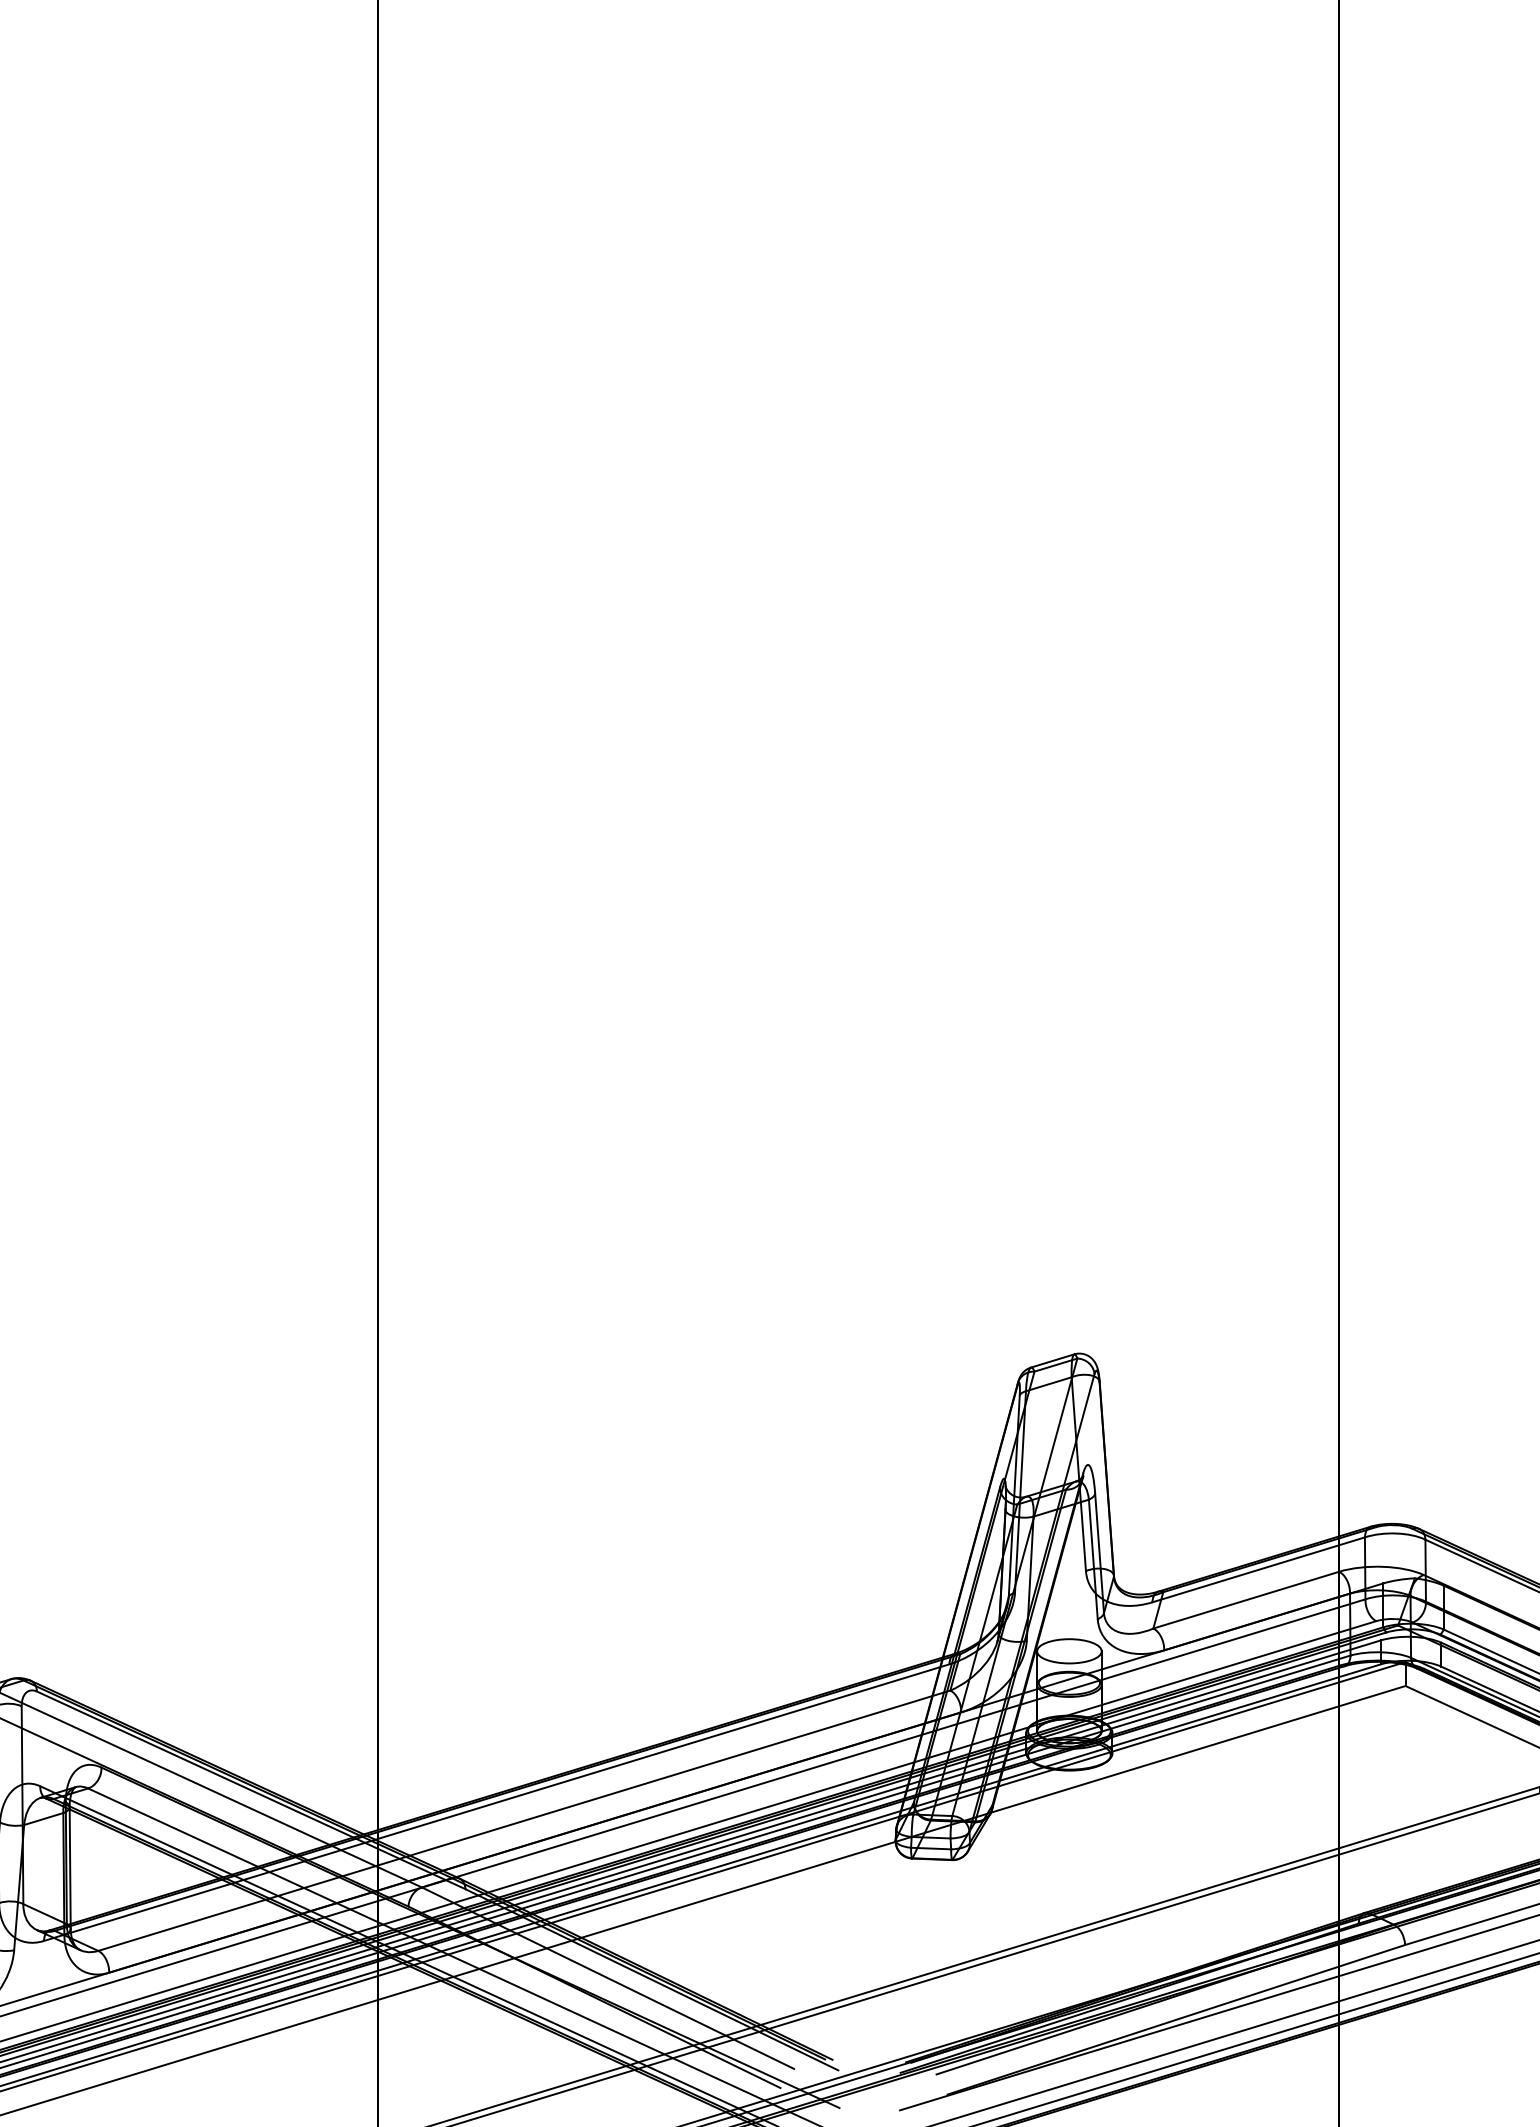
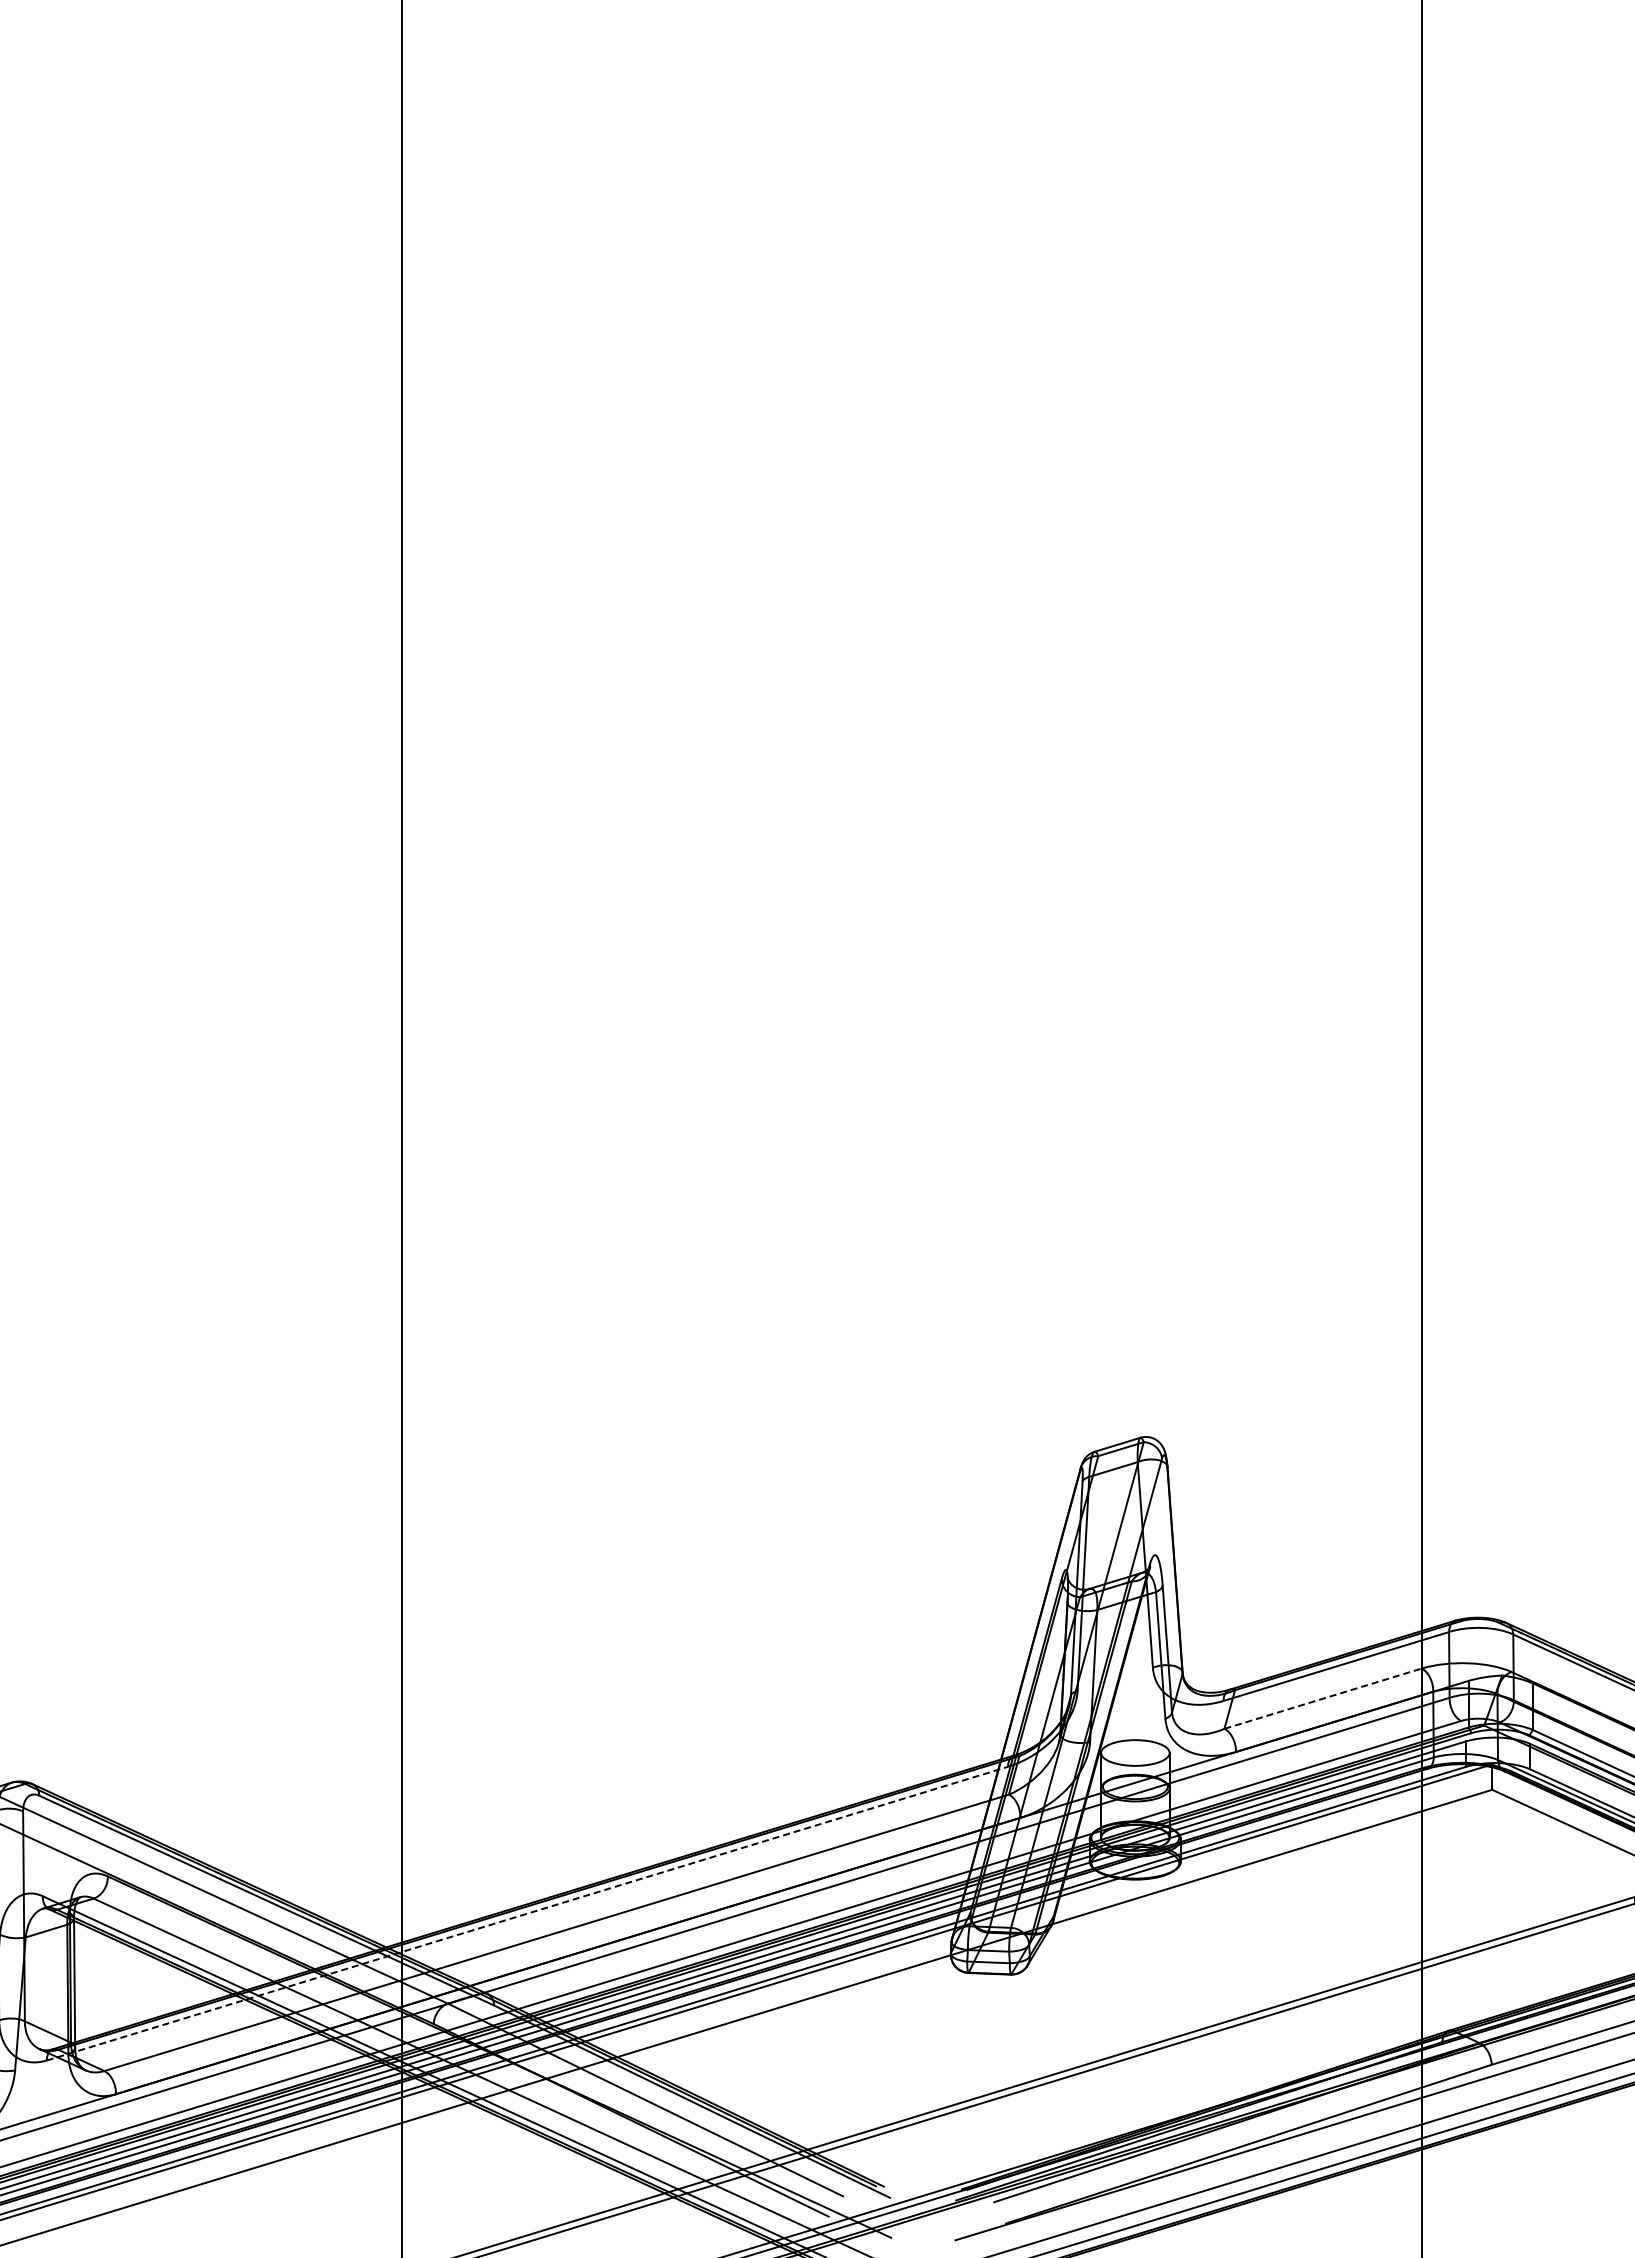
line: (1246, 1599) -> (1323, 1698), solid -> dashed
line: (496, 1802) -> (527, 1913), solid -> dashed

